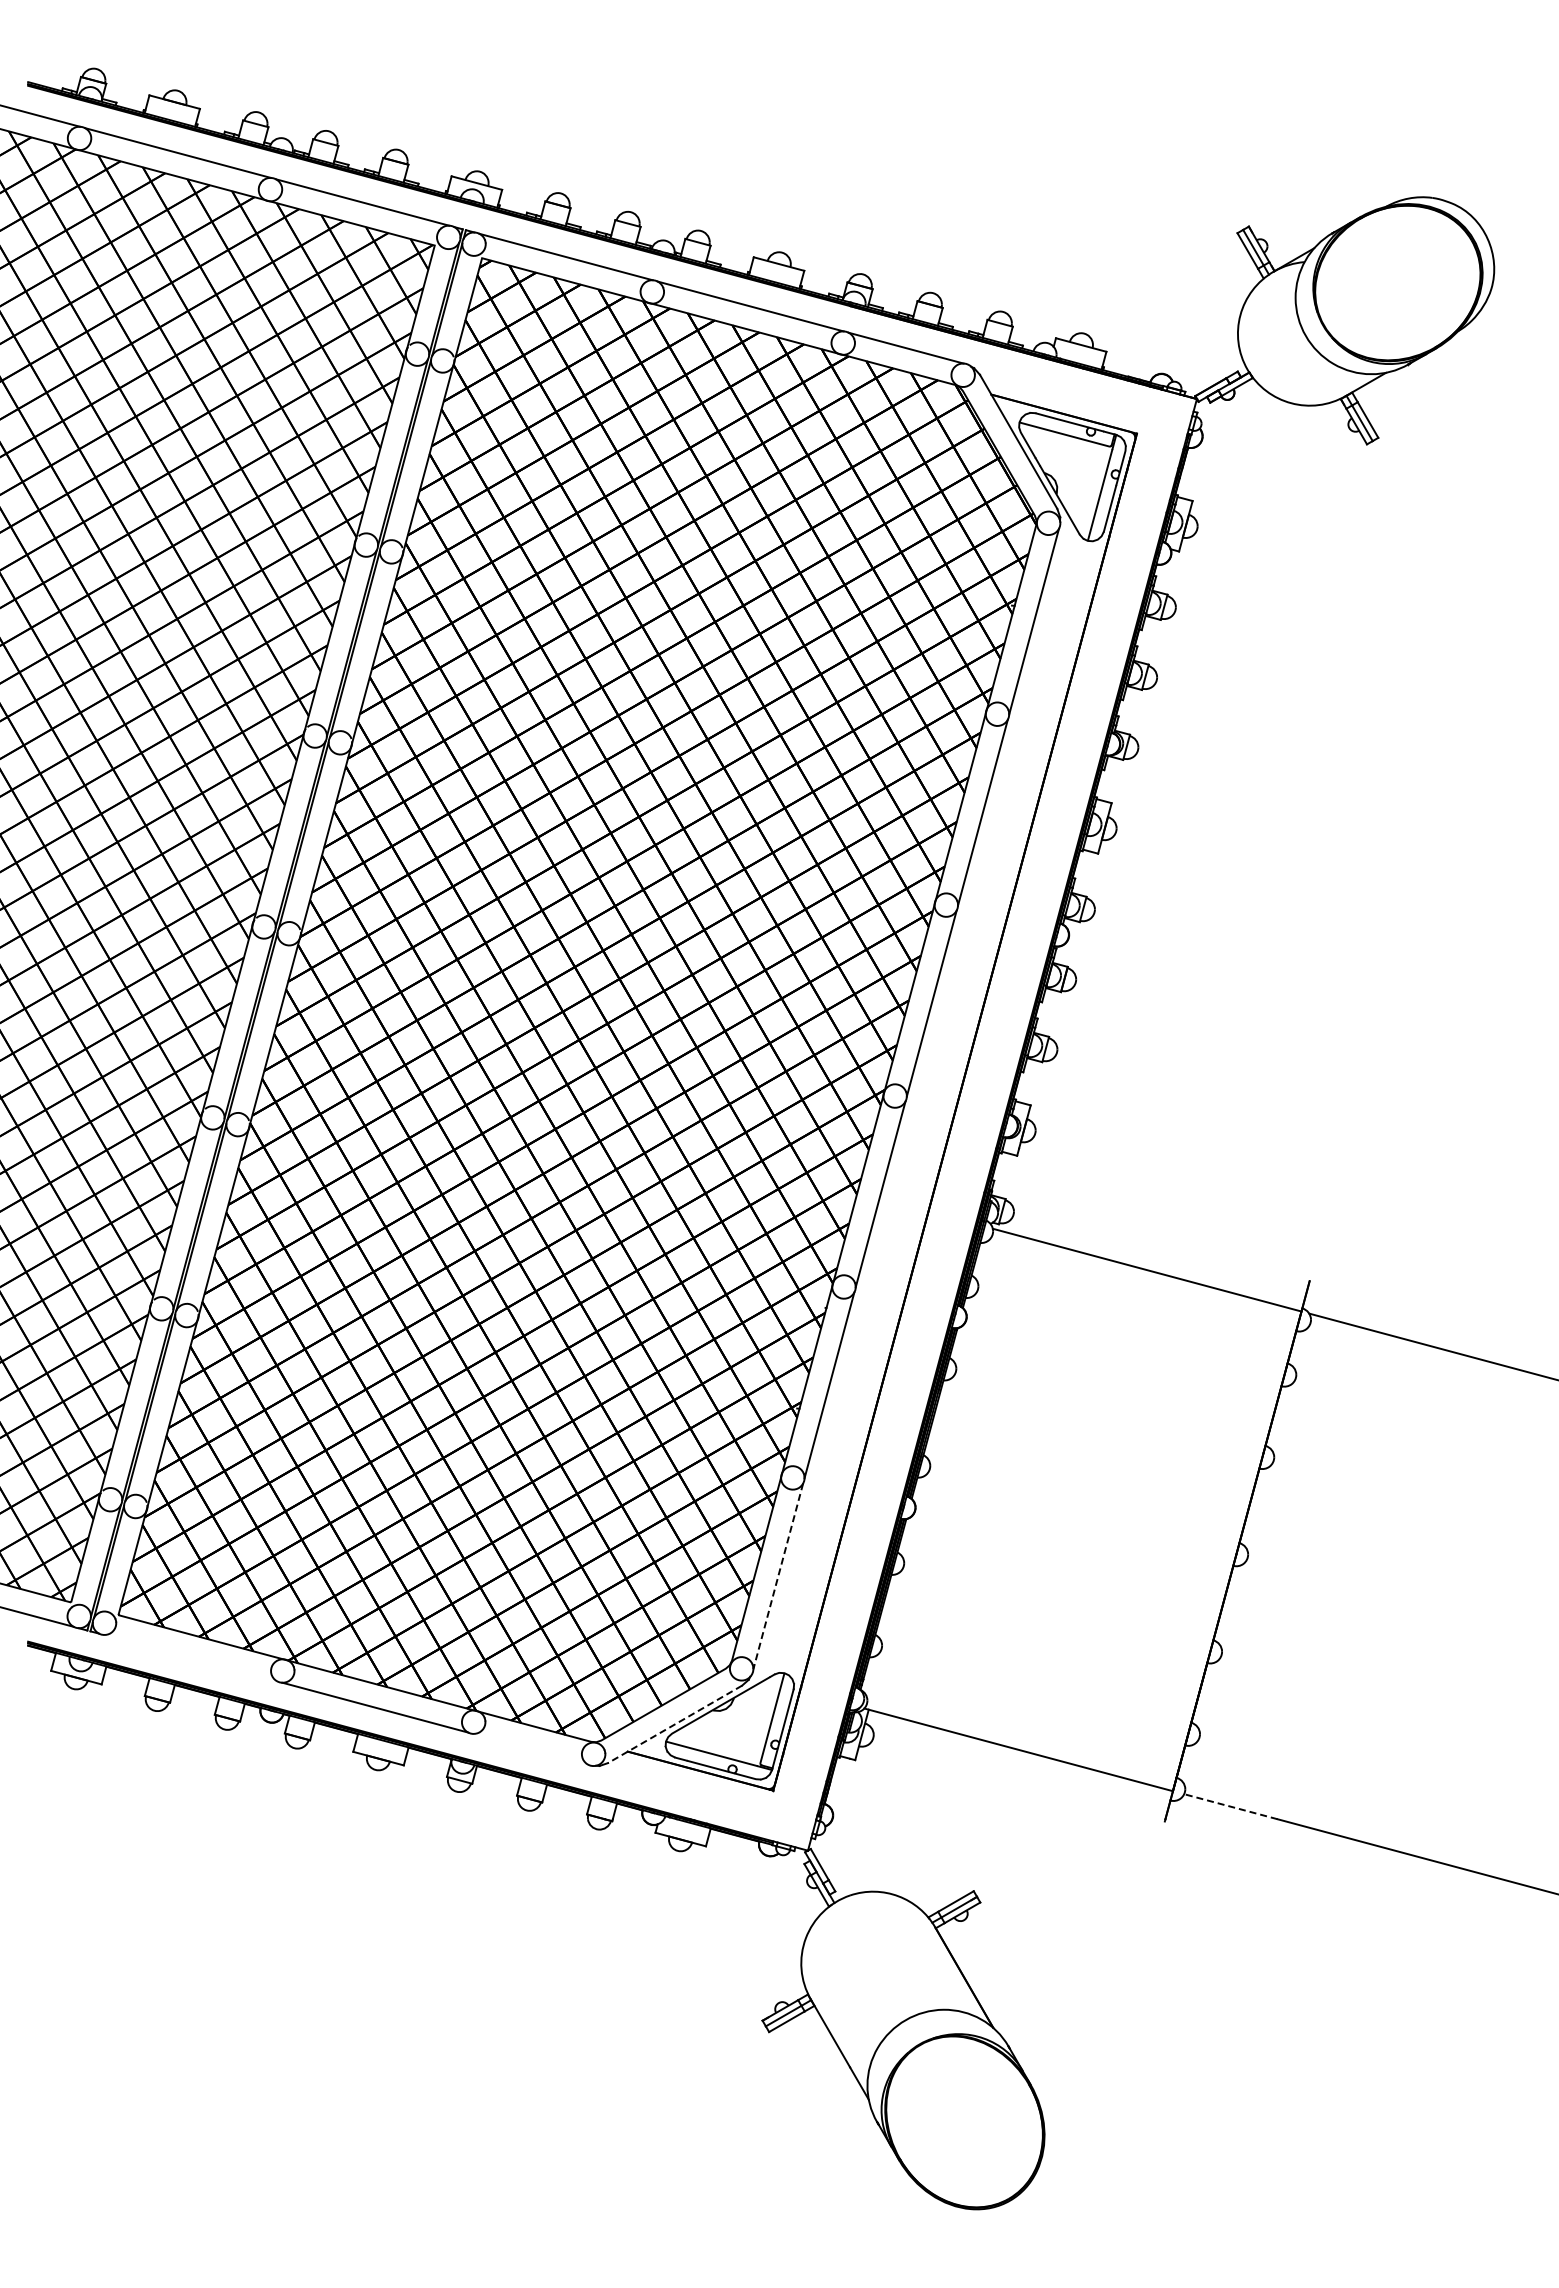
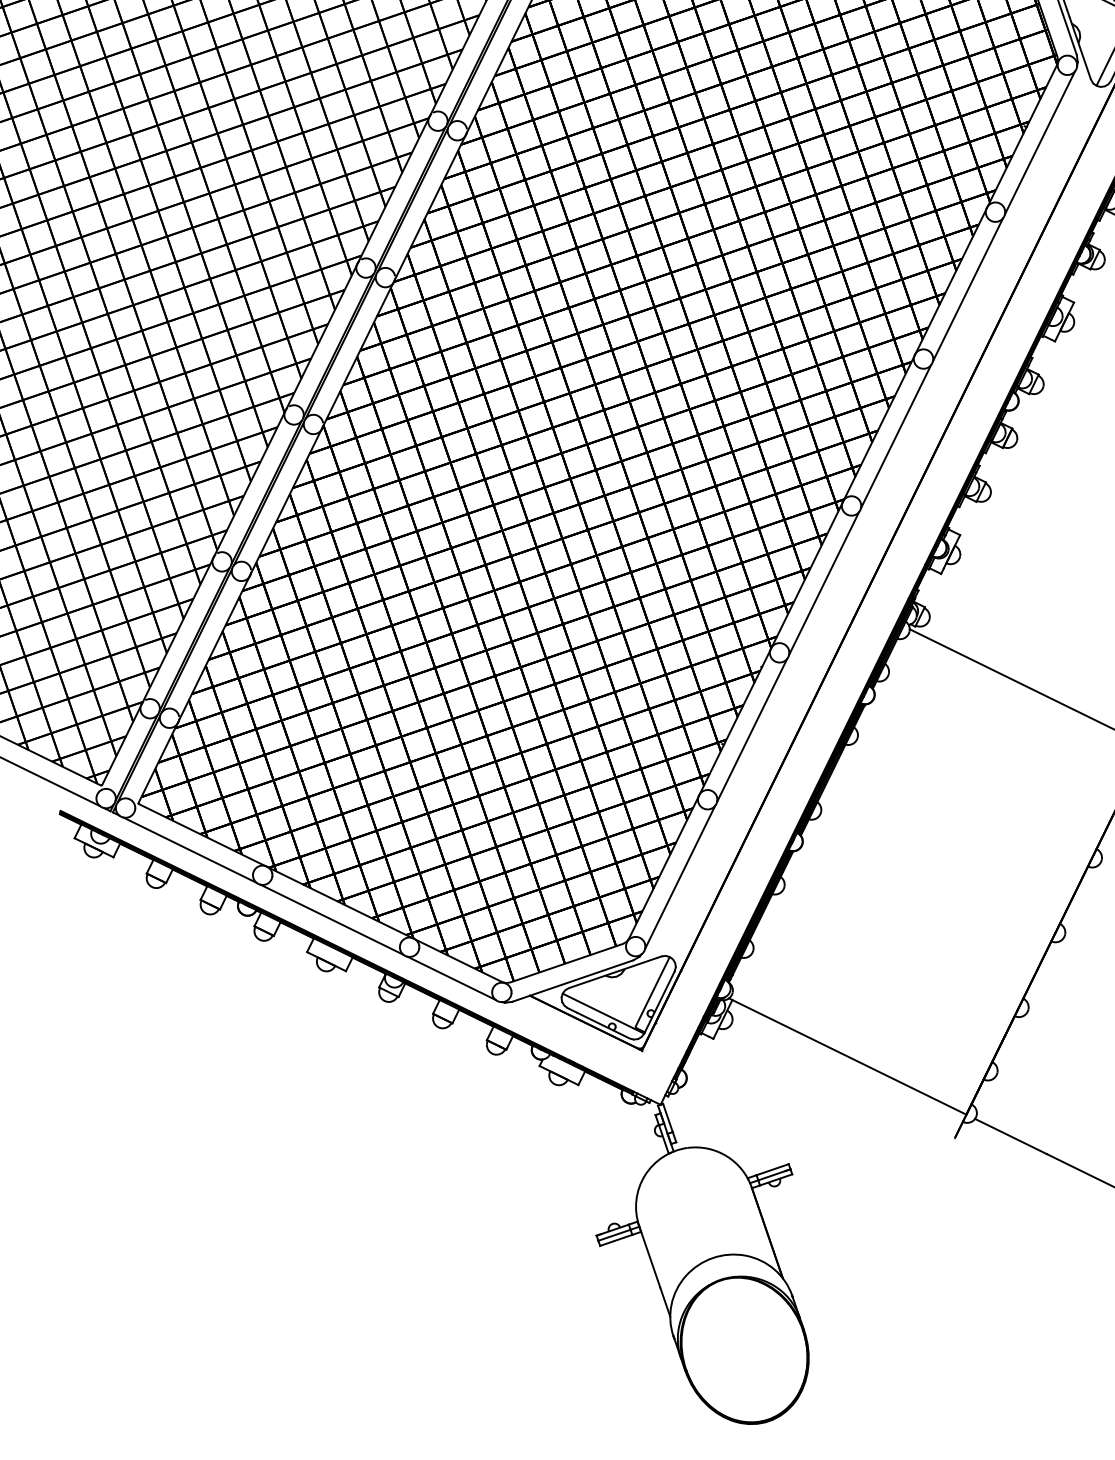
line: (778, 1576) -> (680, 877), dashed -> solid
line: (190, 1657) -> (189, 849), added
line: (674, 1724) -> (572, 981), dashed -> solid
line: (530, 1748) -> (451, 977), added
line: (1230, 1806) -> (1010, 1136), dashed -> solid

